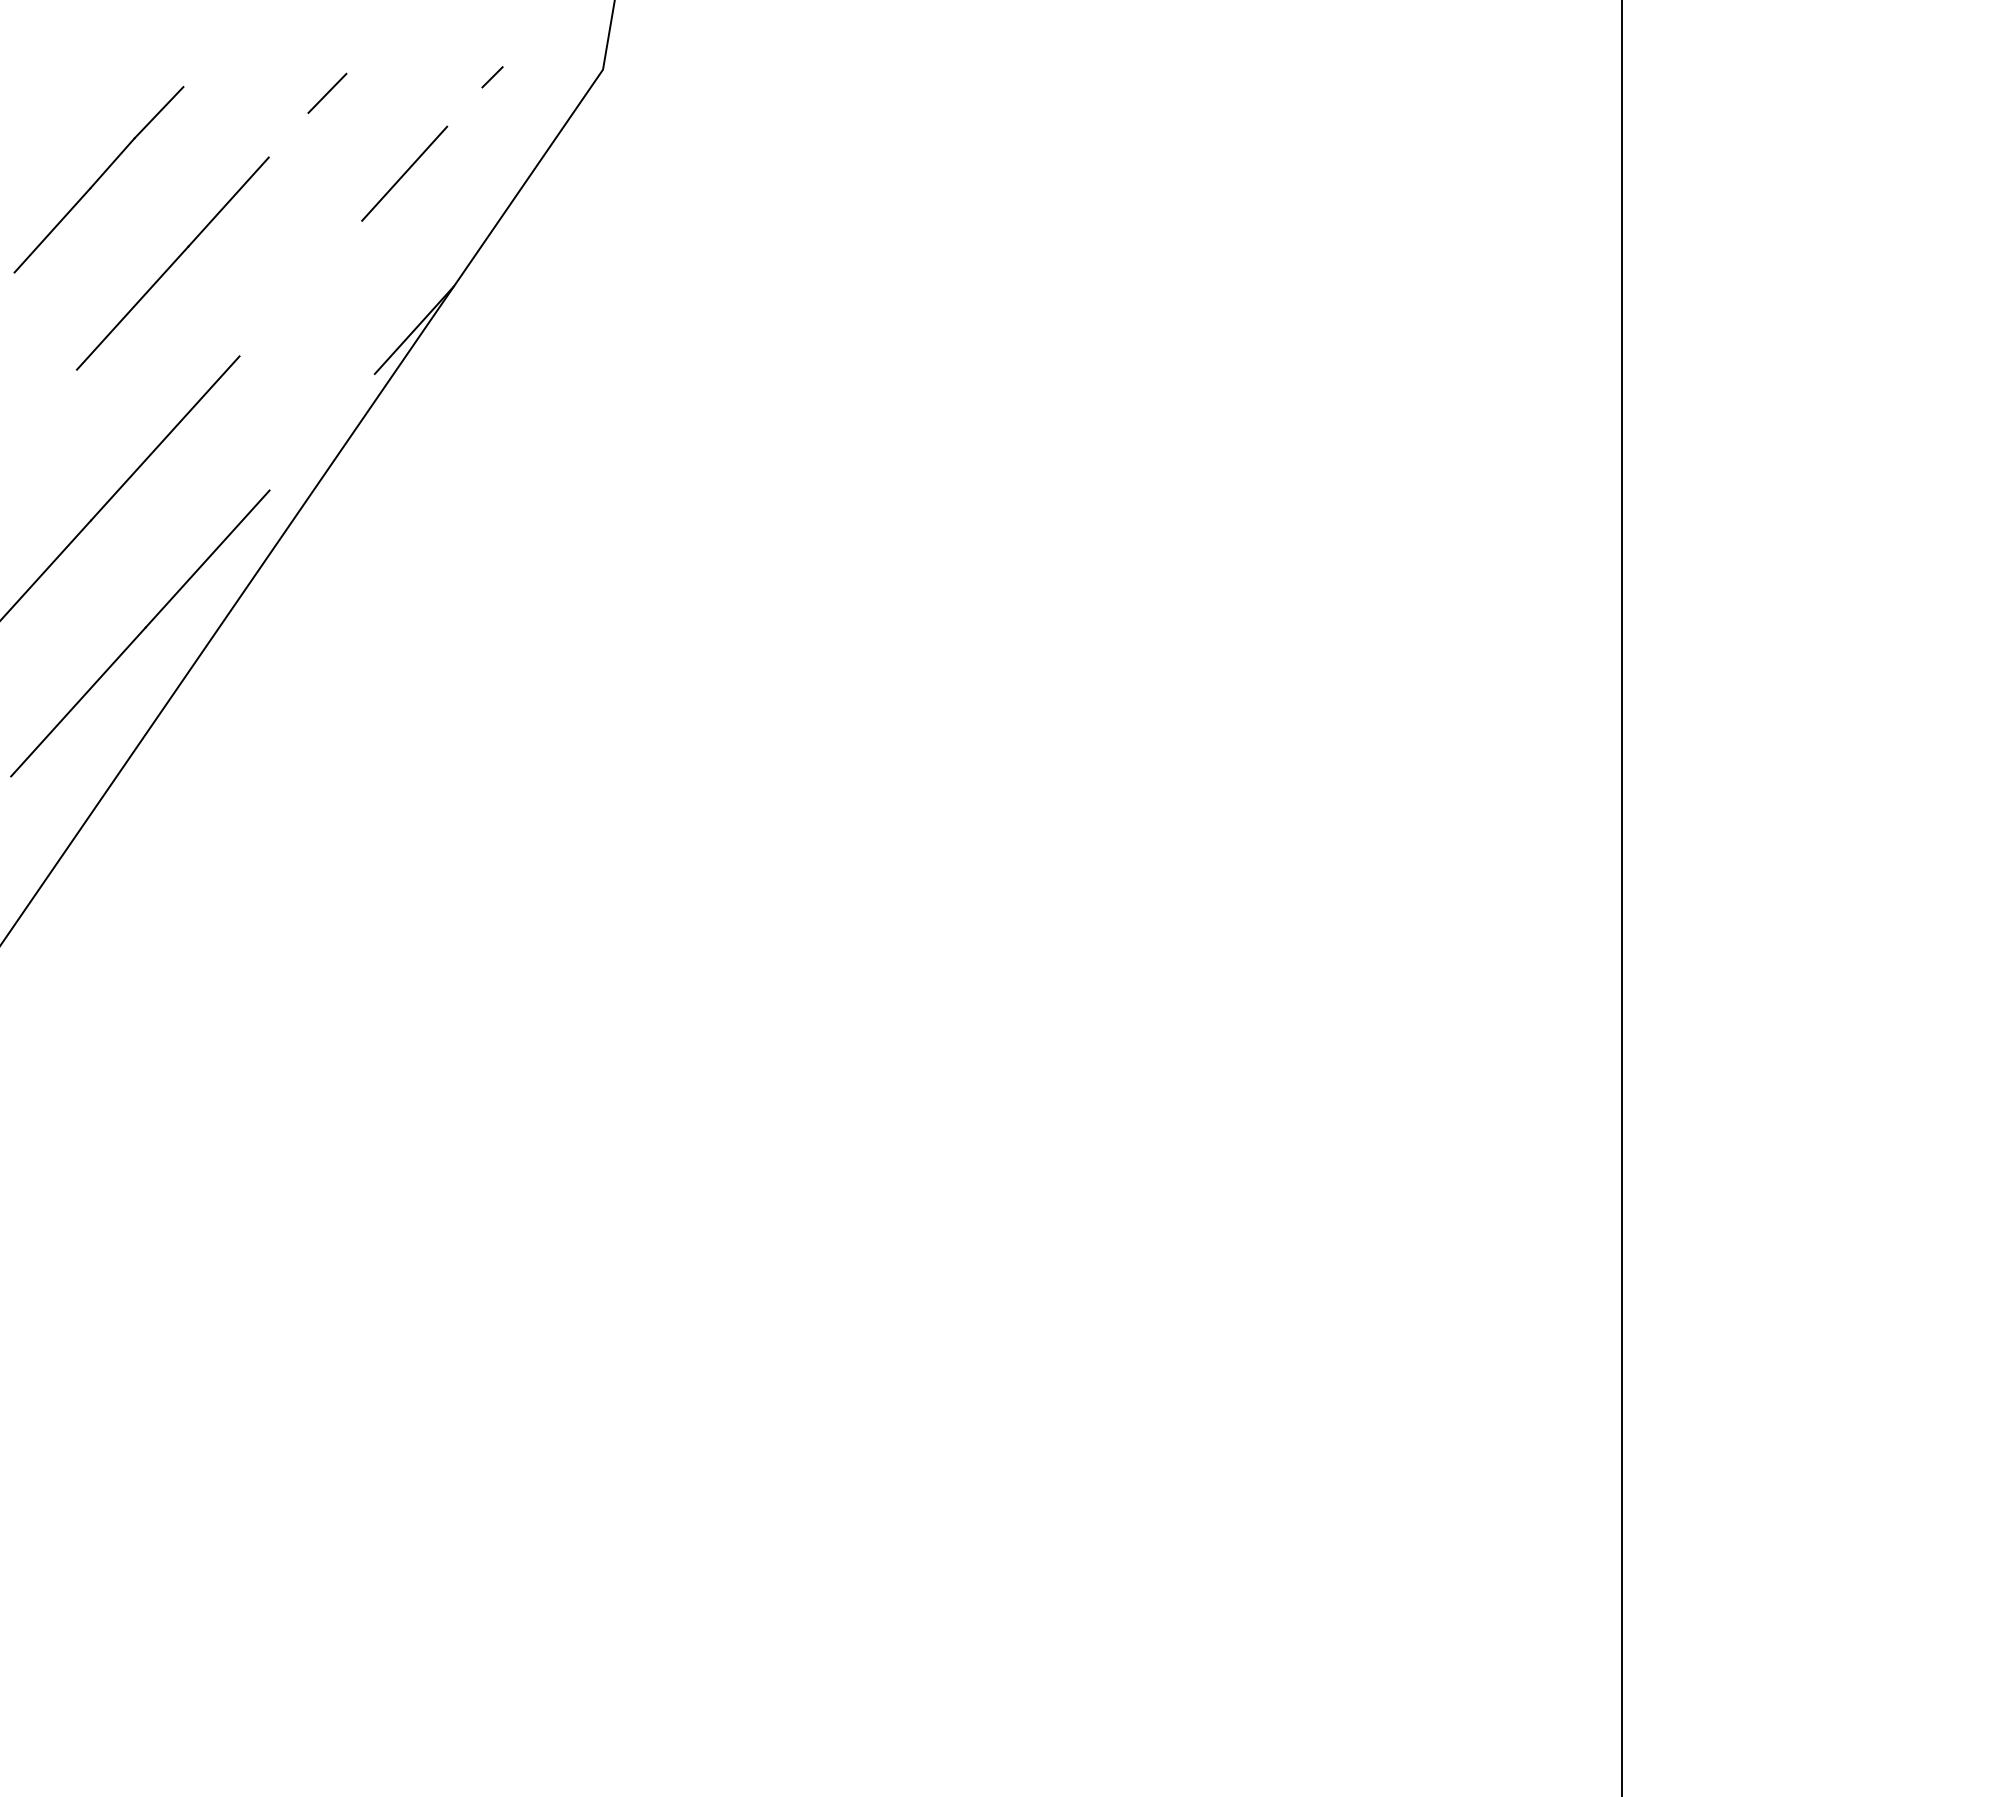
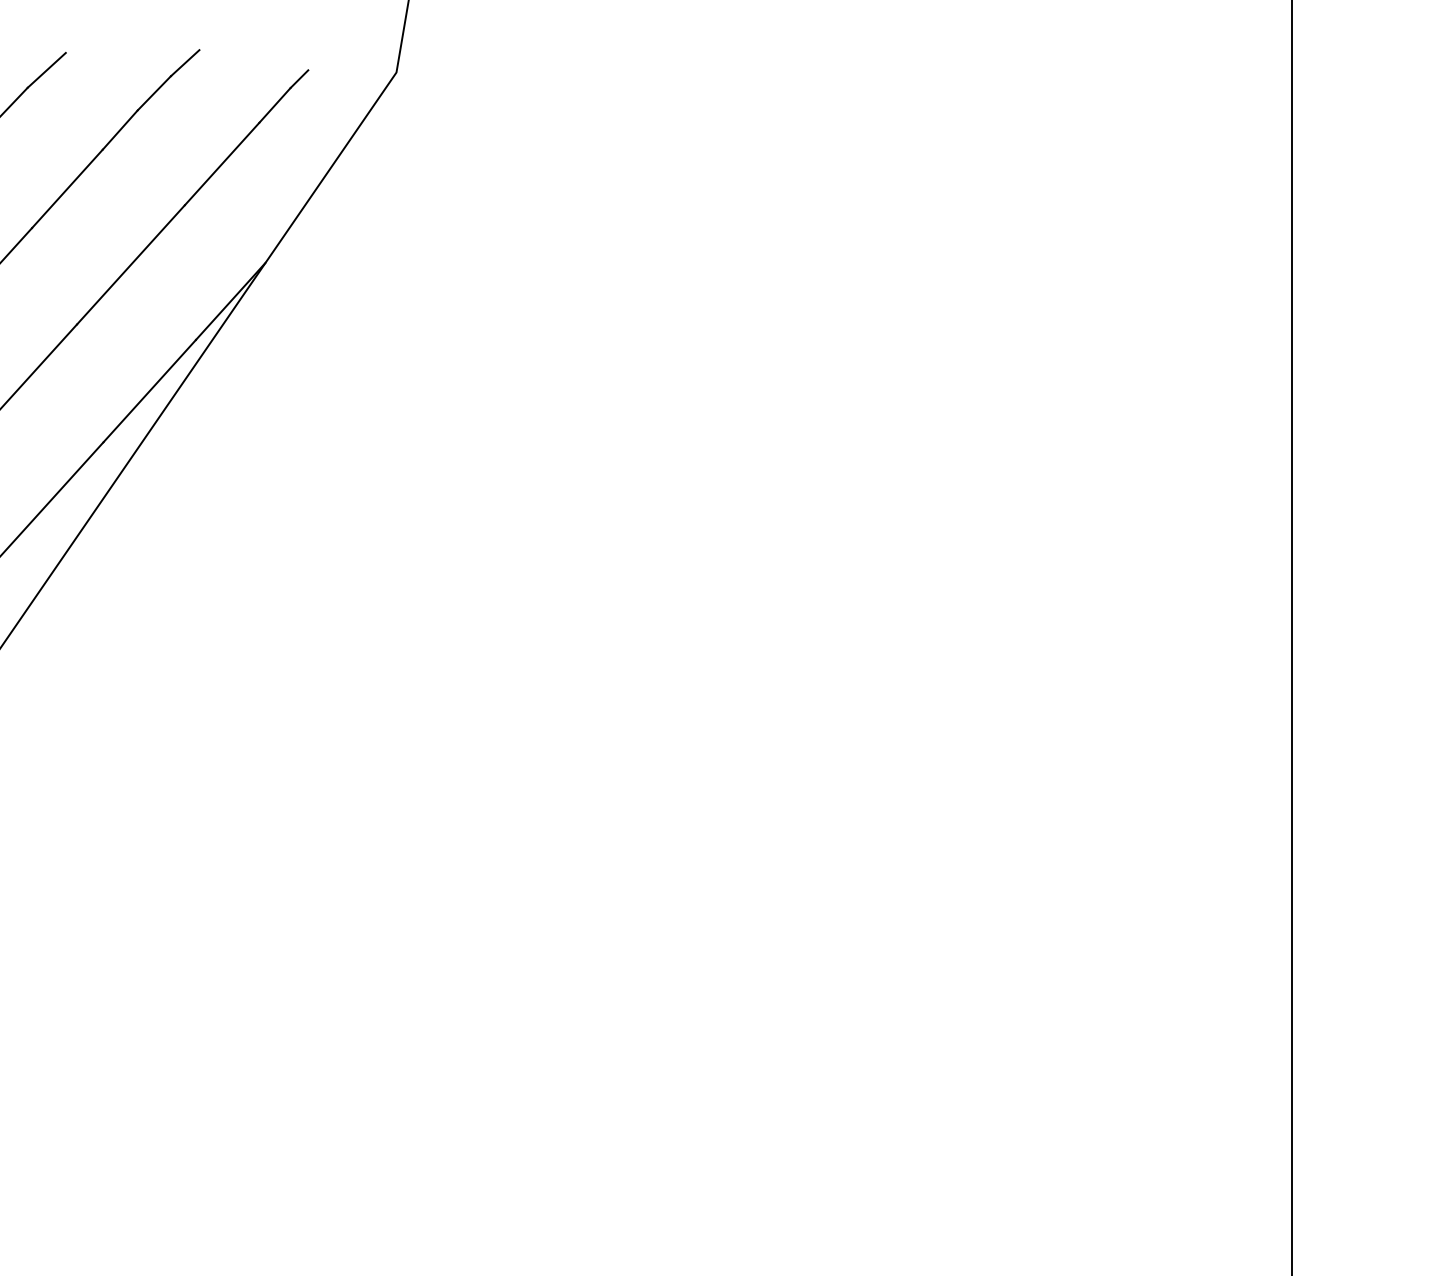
line: (362, 58) -> (185, 62), added
line: (204, 67) -> (46, 70), added
line: (464, 106) -> (274, 104), added
line: (288, 134) -> (120, 129), added
line: (300, 288) -> (130, 264), added
line: (321, 431) -> (149, 390), added

